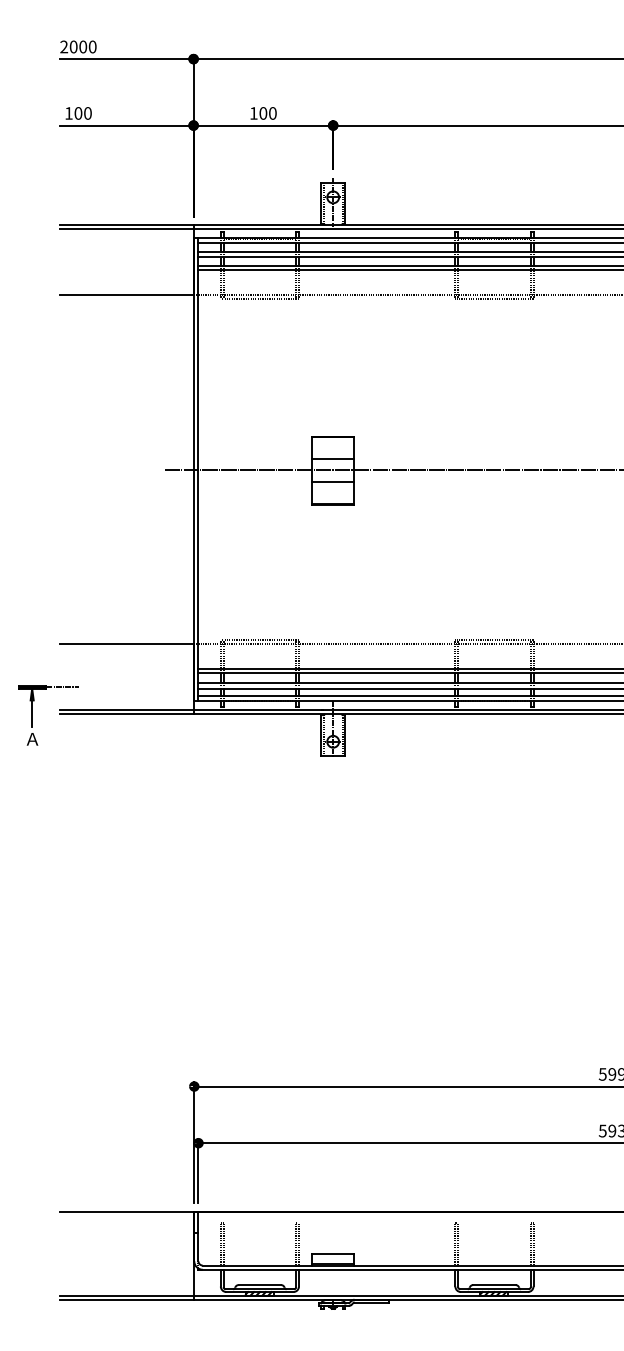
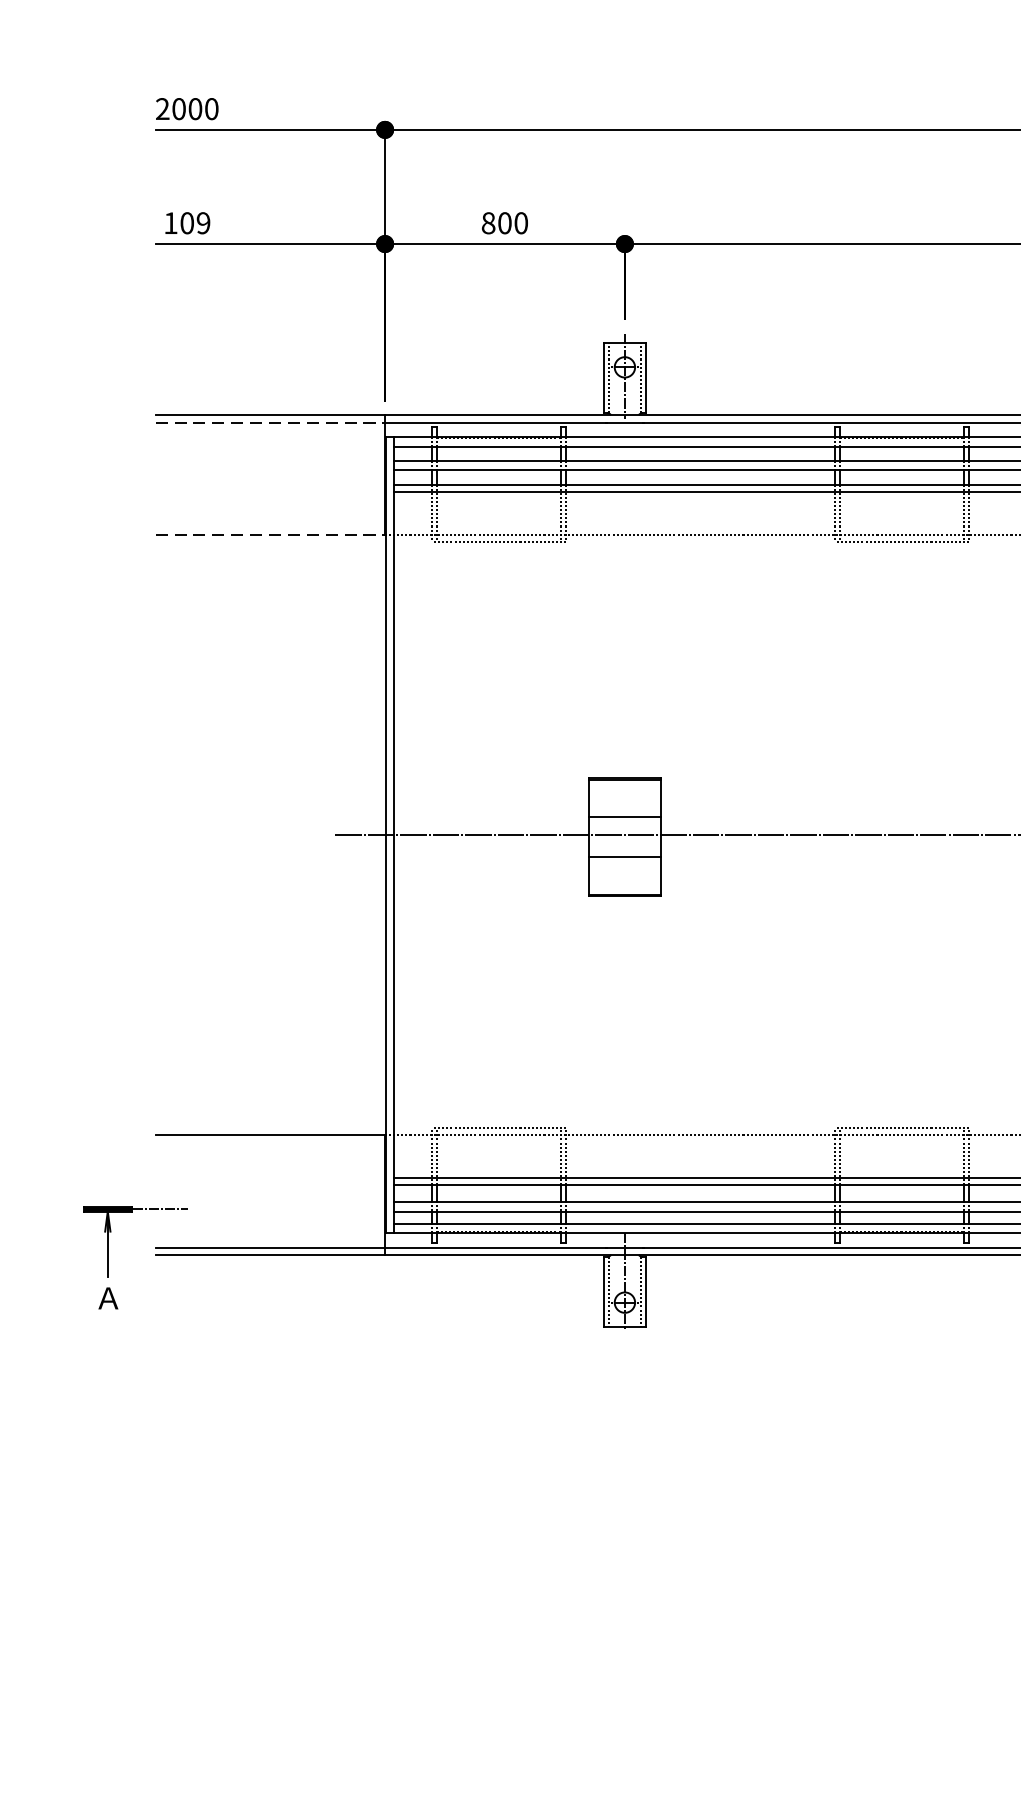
text: (87, 113) -> (202, 223), 100 -> 109
text: (253, 113) -> (487, 223), 100 -> 800
line: (126, 229) -> (269, 422), solid -> dashed
line: (127, 295) -> (271, 535), solid -> dashed

